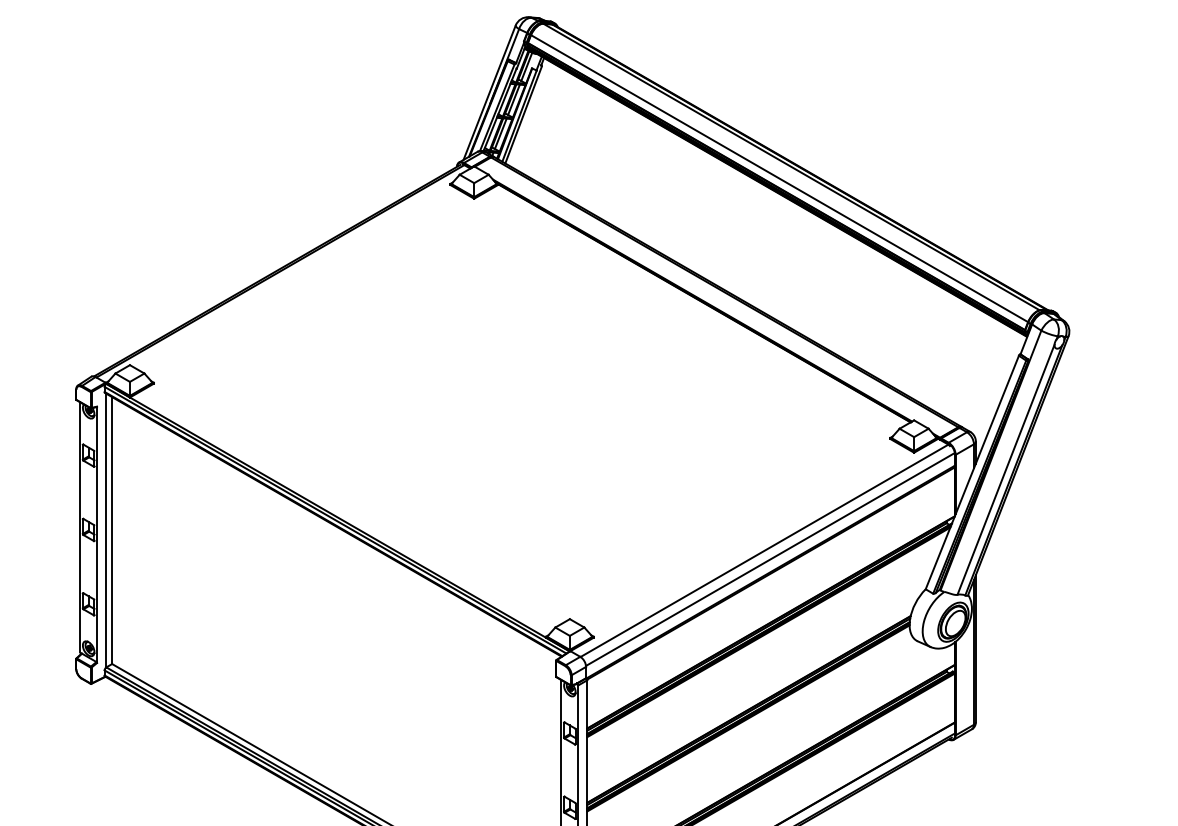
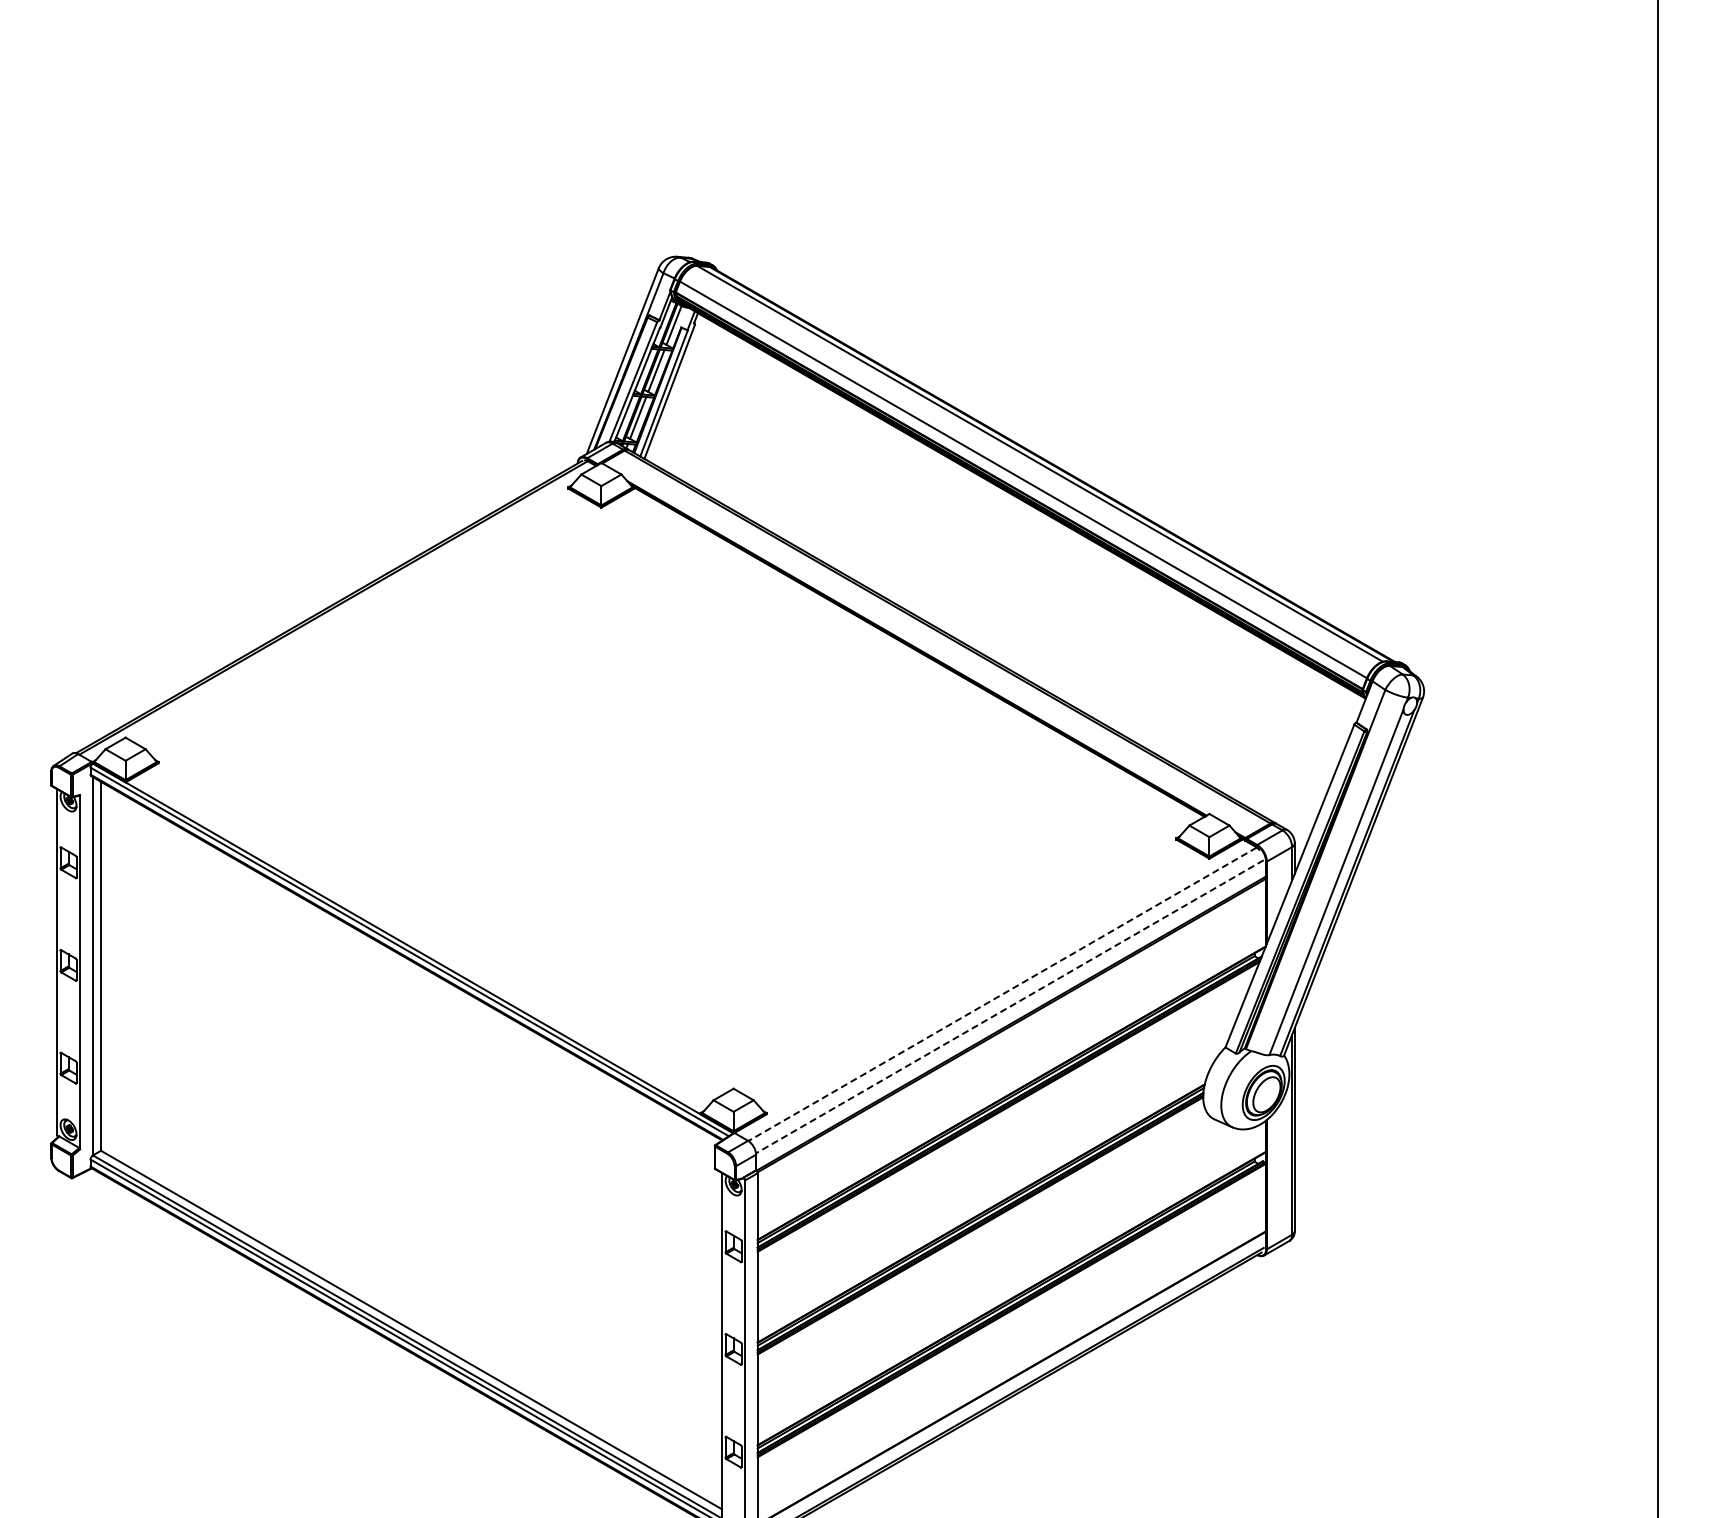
line: (764, 550) -> (1002, 994), solid -> dashed
line: (769, 560) -> (1009, 1007), solid -> dashed

